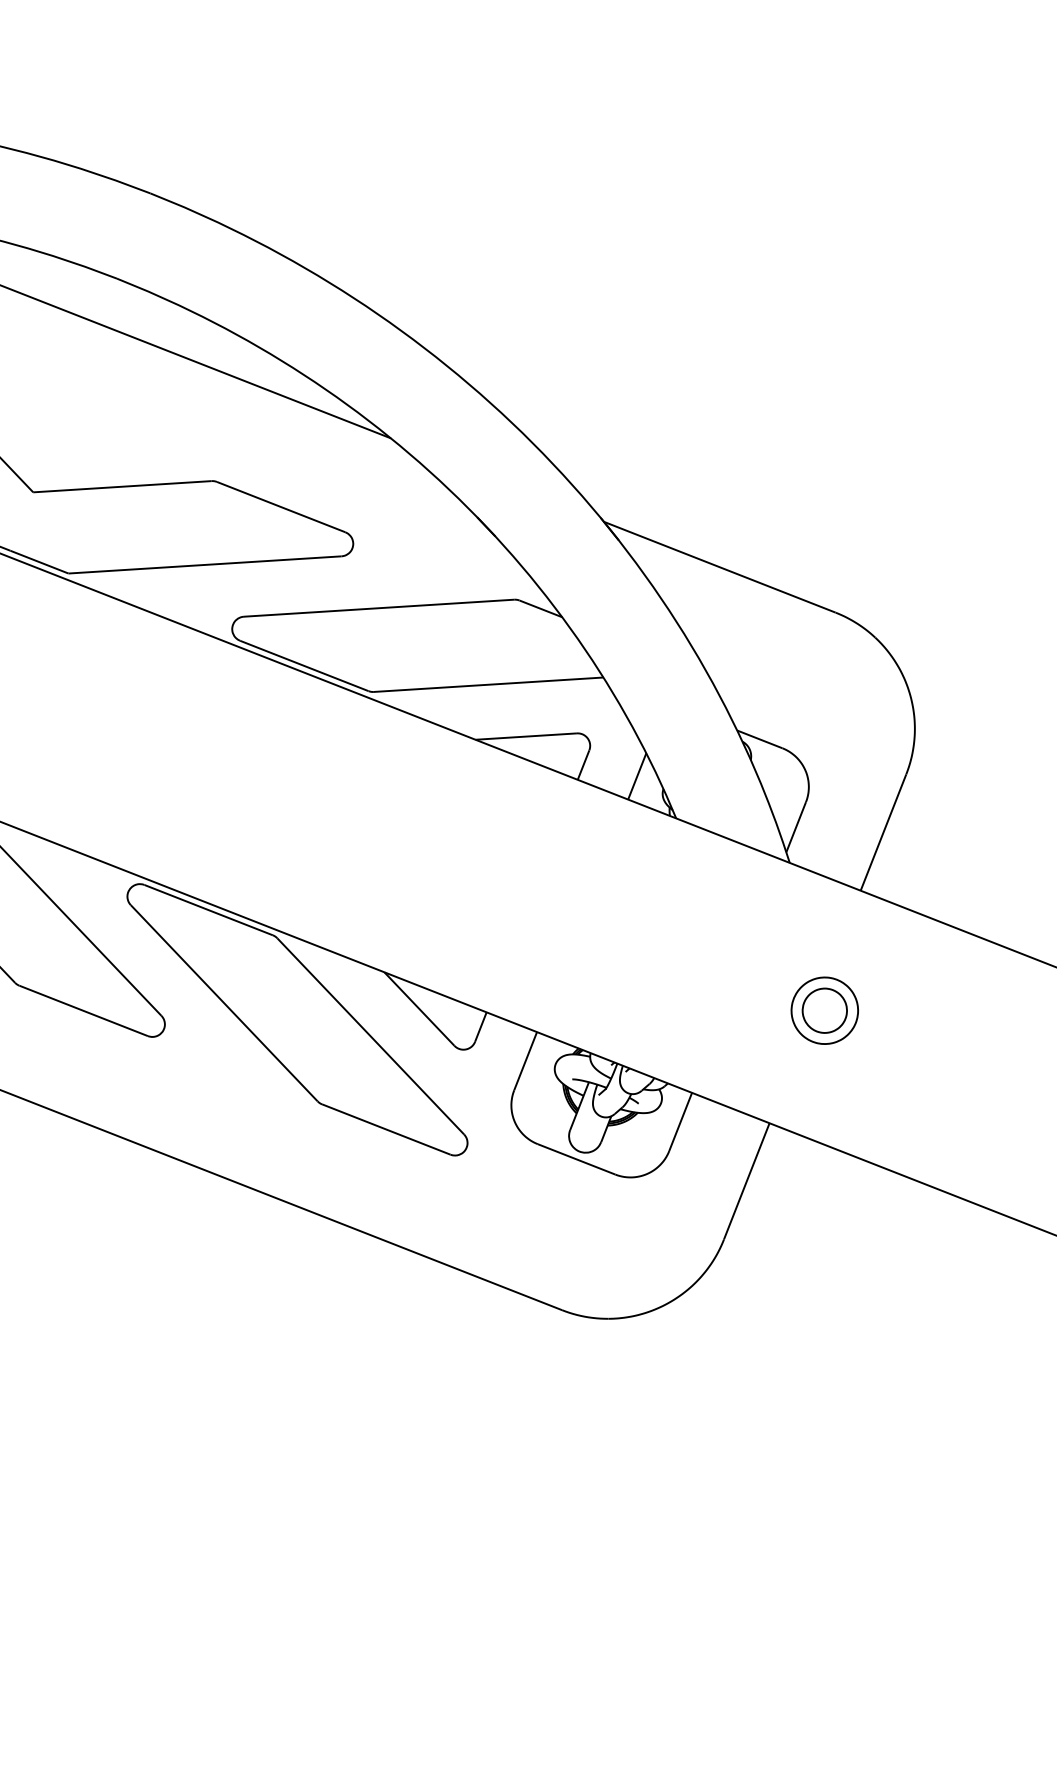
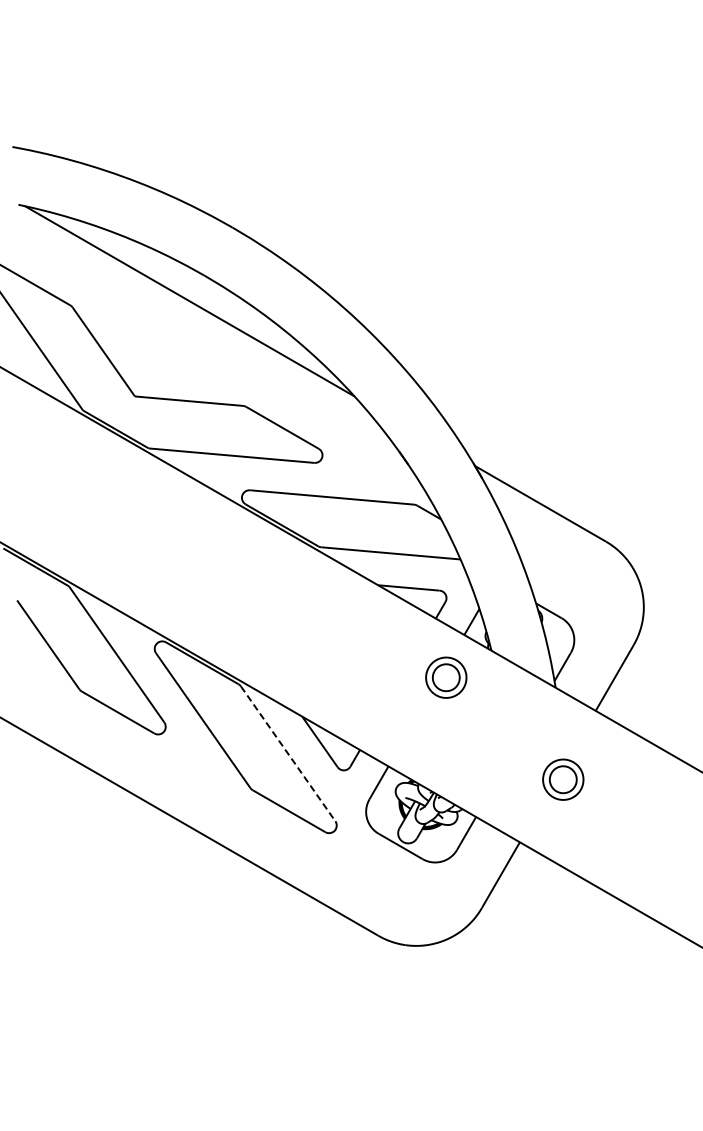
part: (609, 873) -> (446, 677), added
line: (371, 1037) -> (288, 754), solid -> dashed

